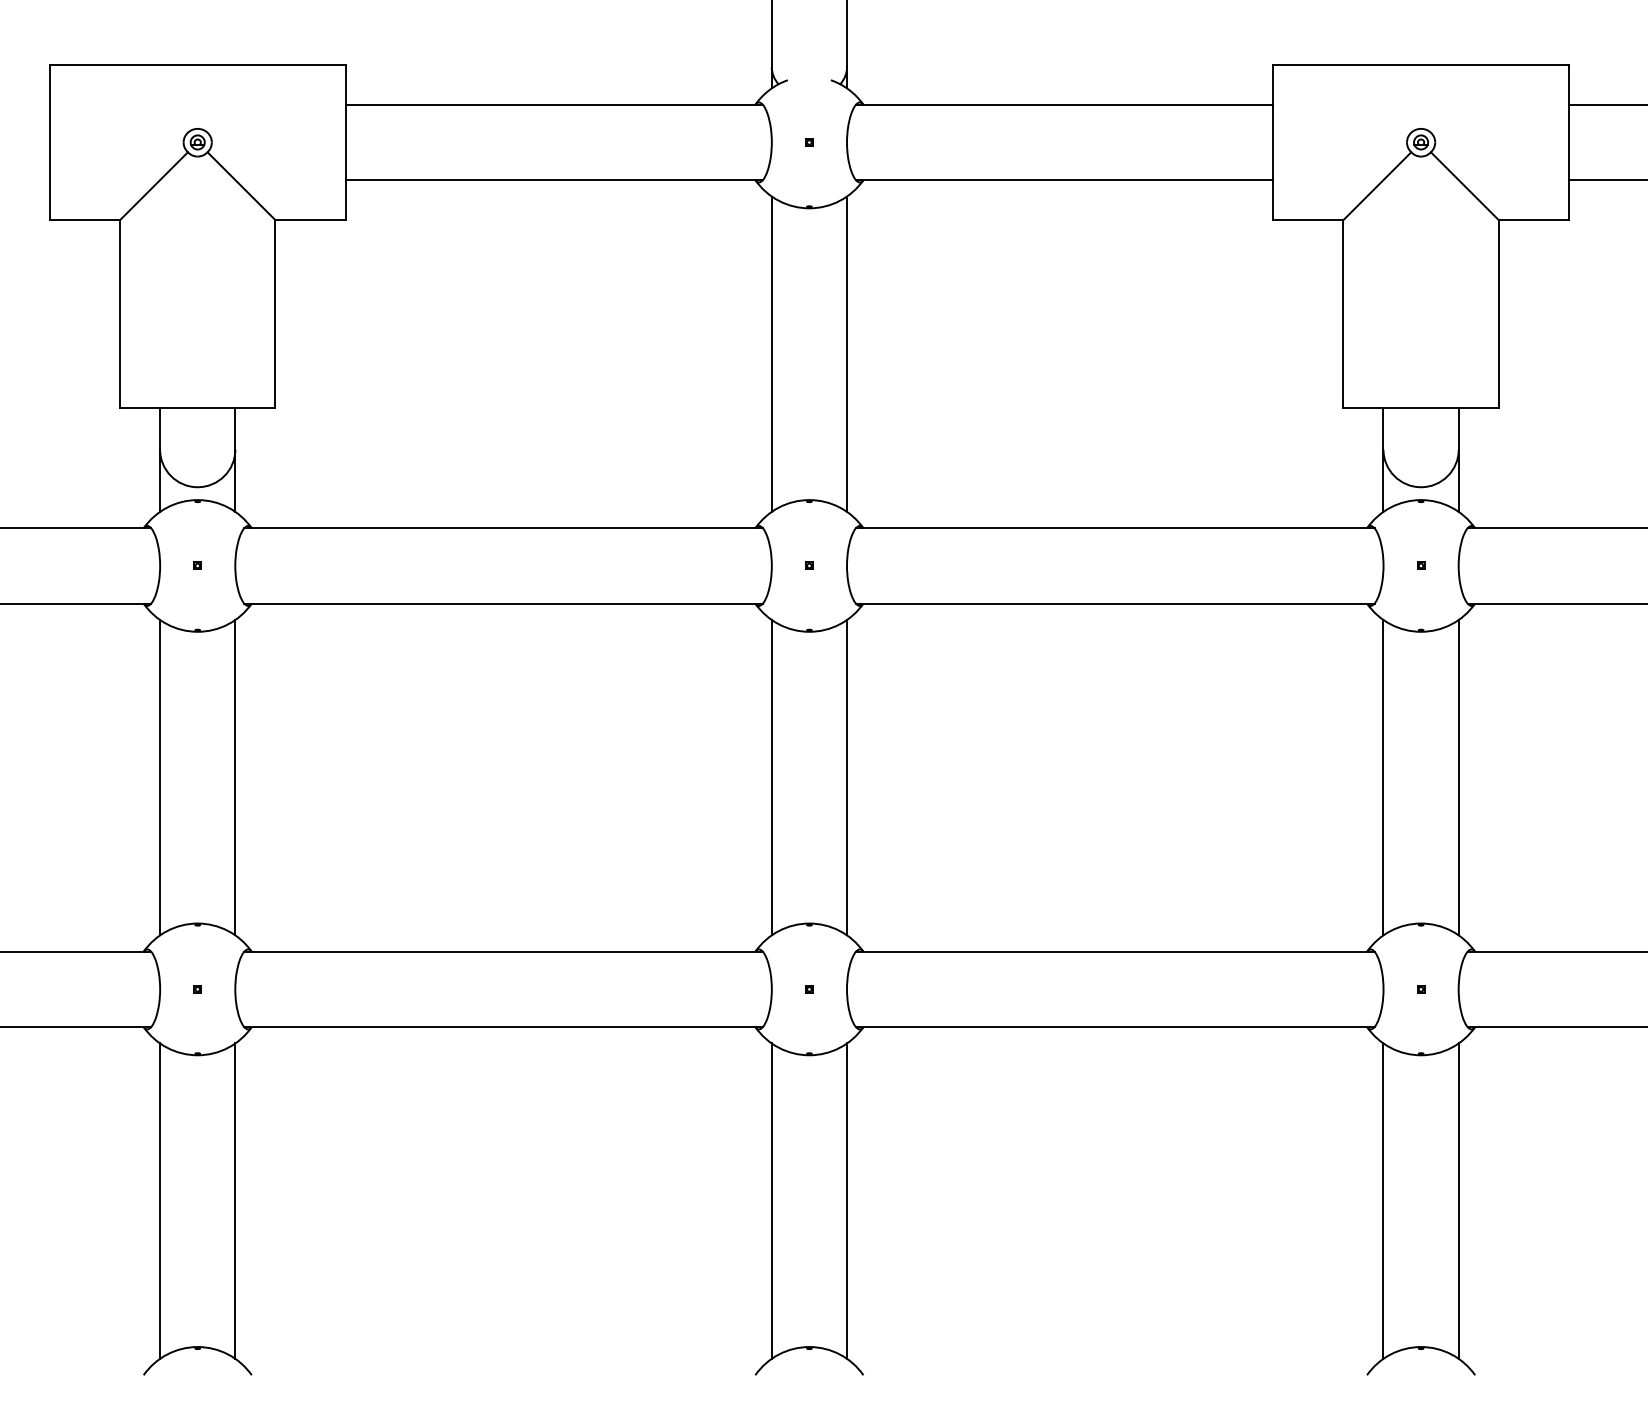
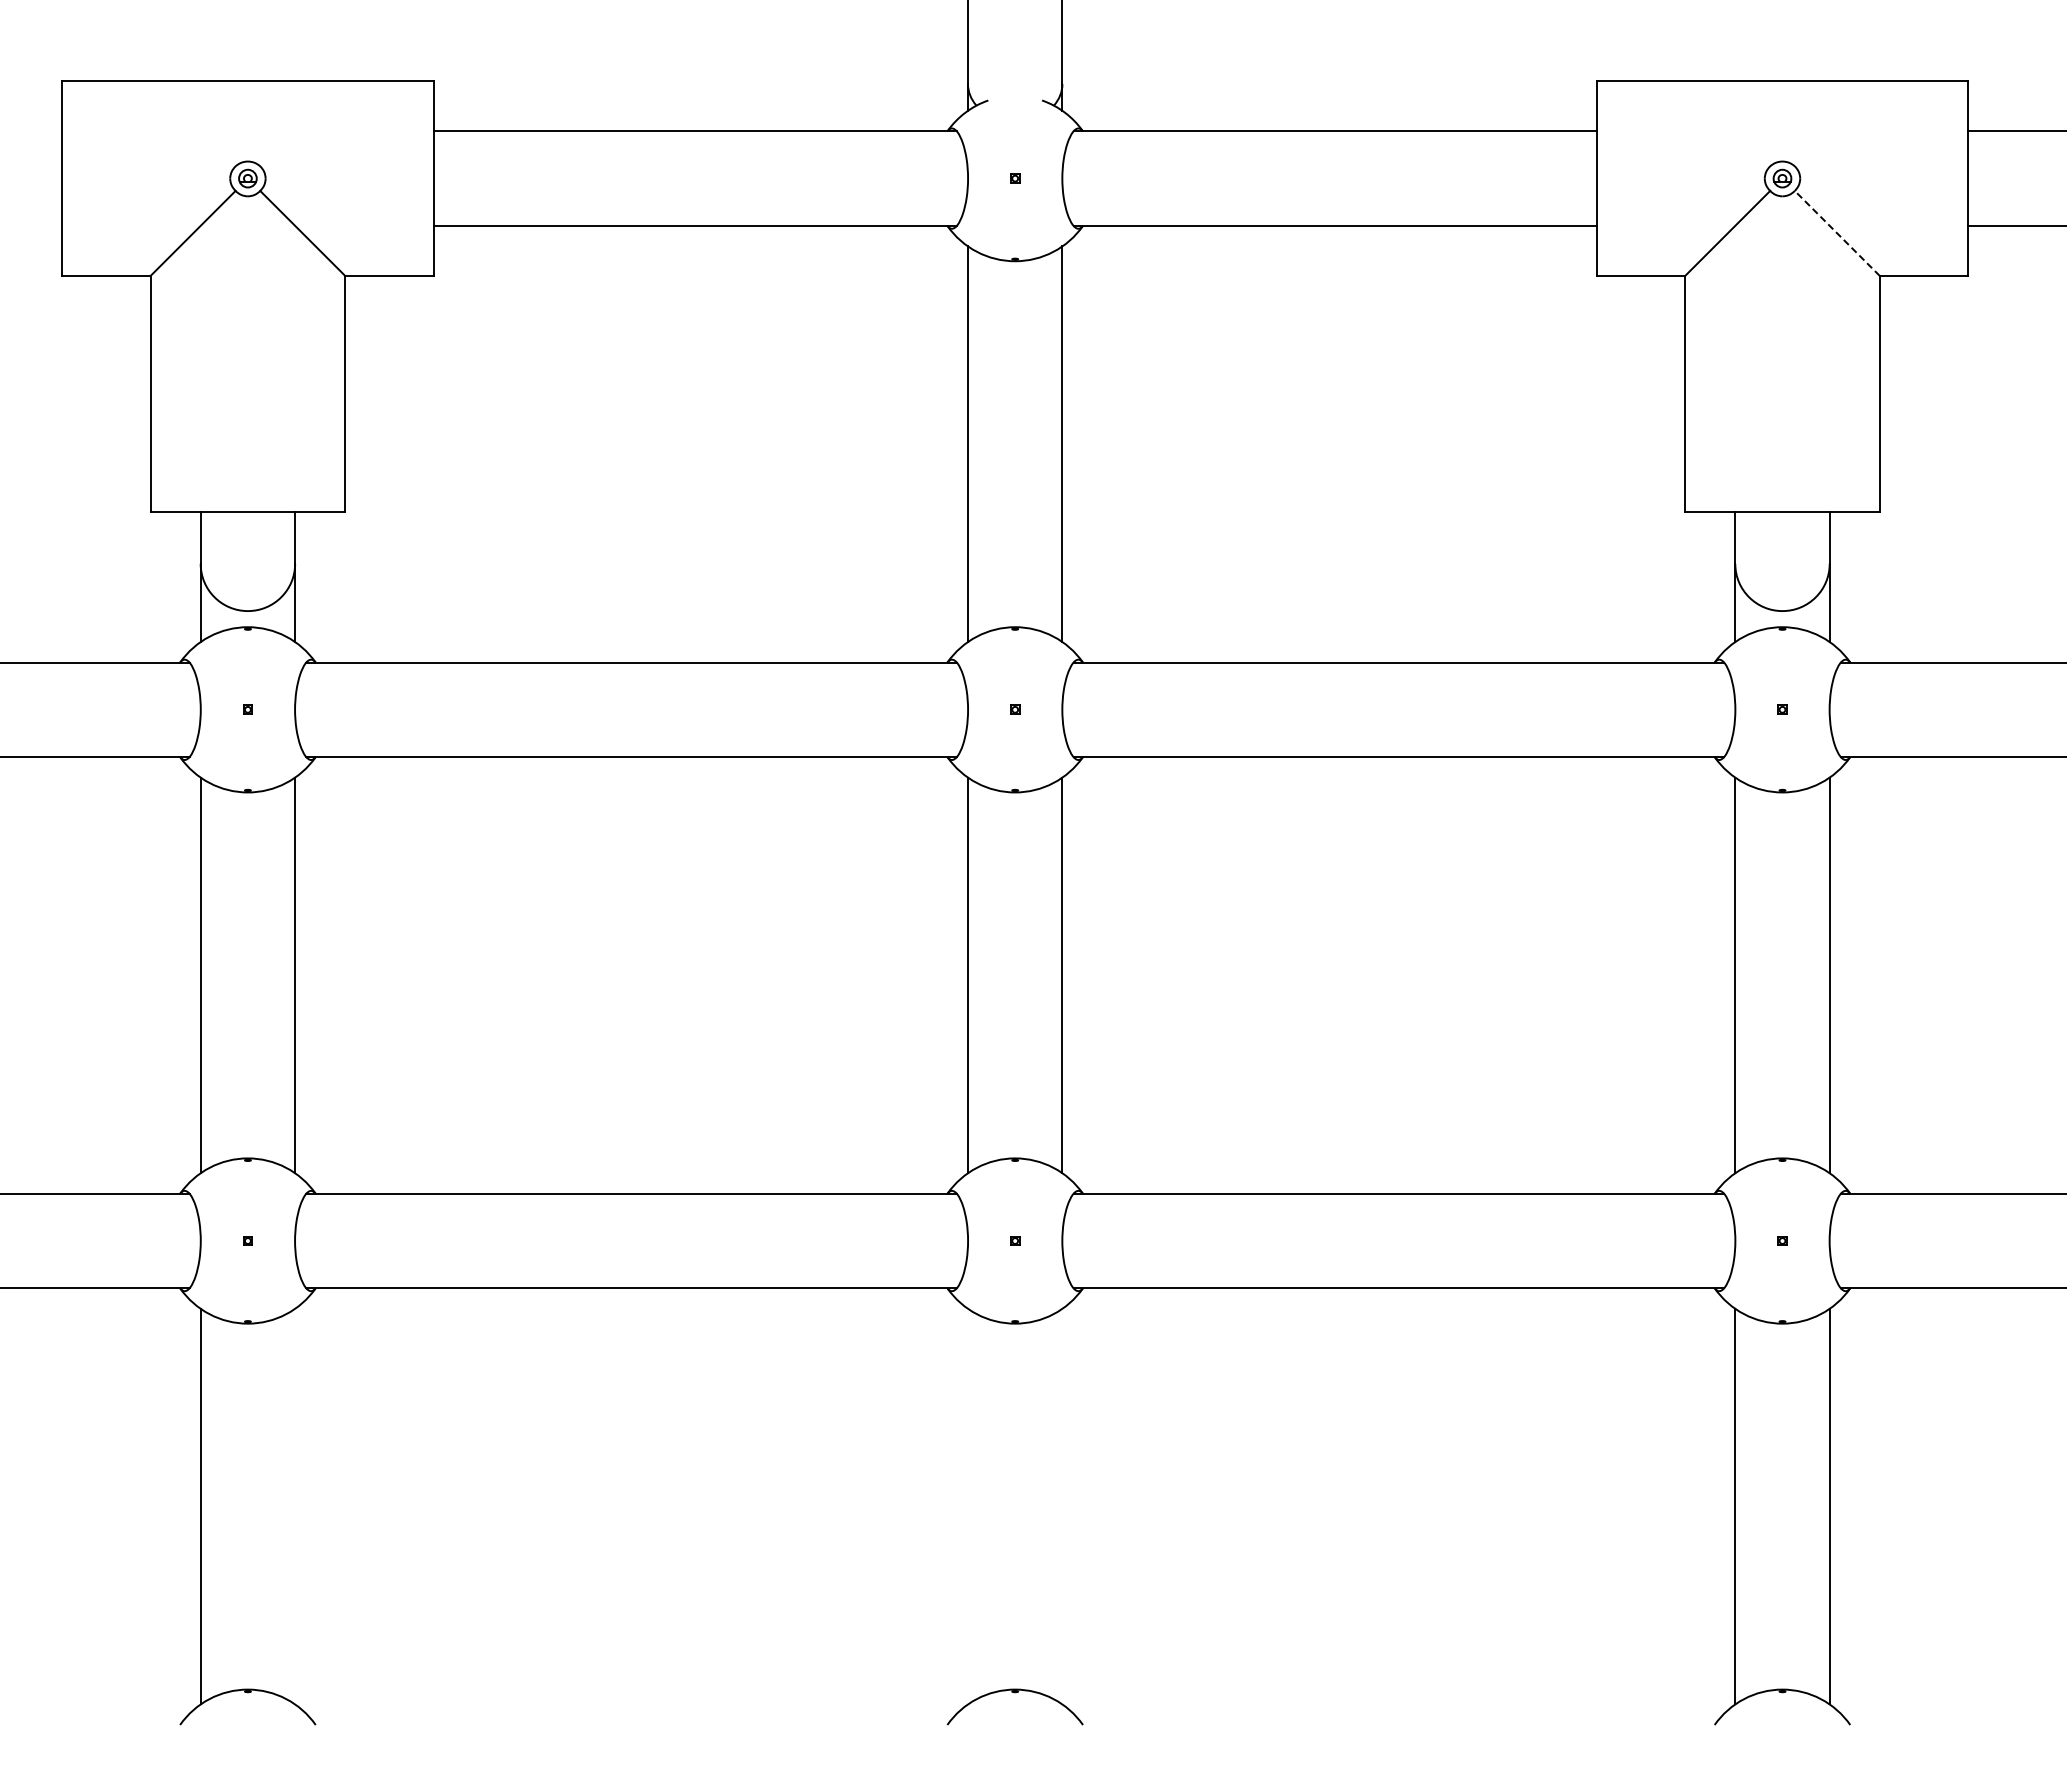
line: (1464, 186) -> (1836, 233), solid -> dashed
line: (235, 1201) -> (295, 1506), removed
line: (771, 1201) -> (967, 1506), removed
line: (847, 1201) -> (1062, 1506), removed

